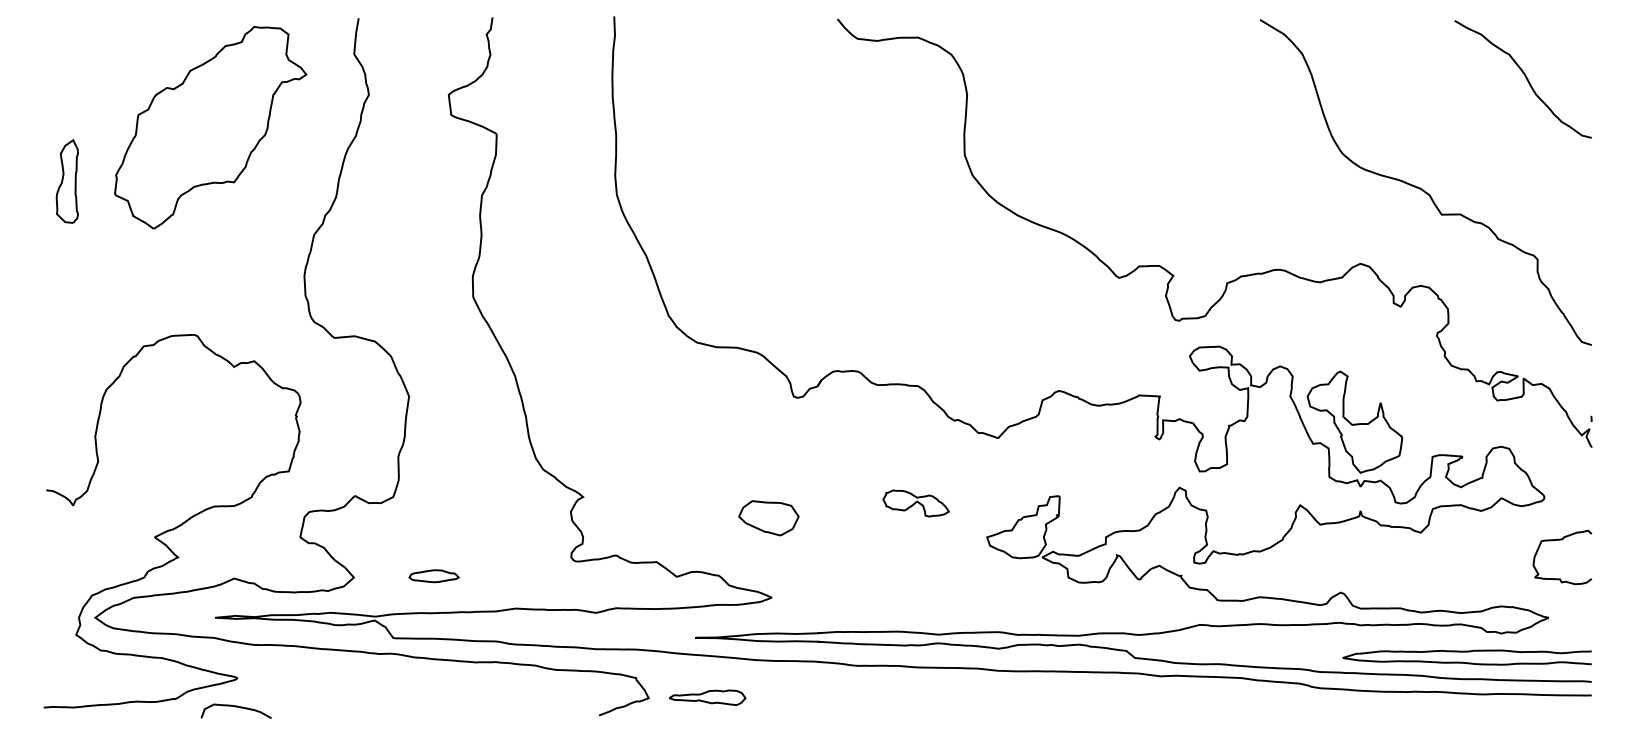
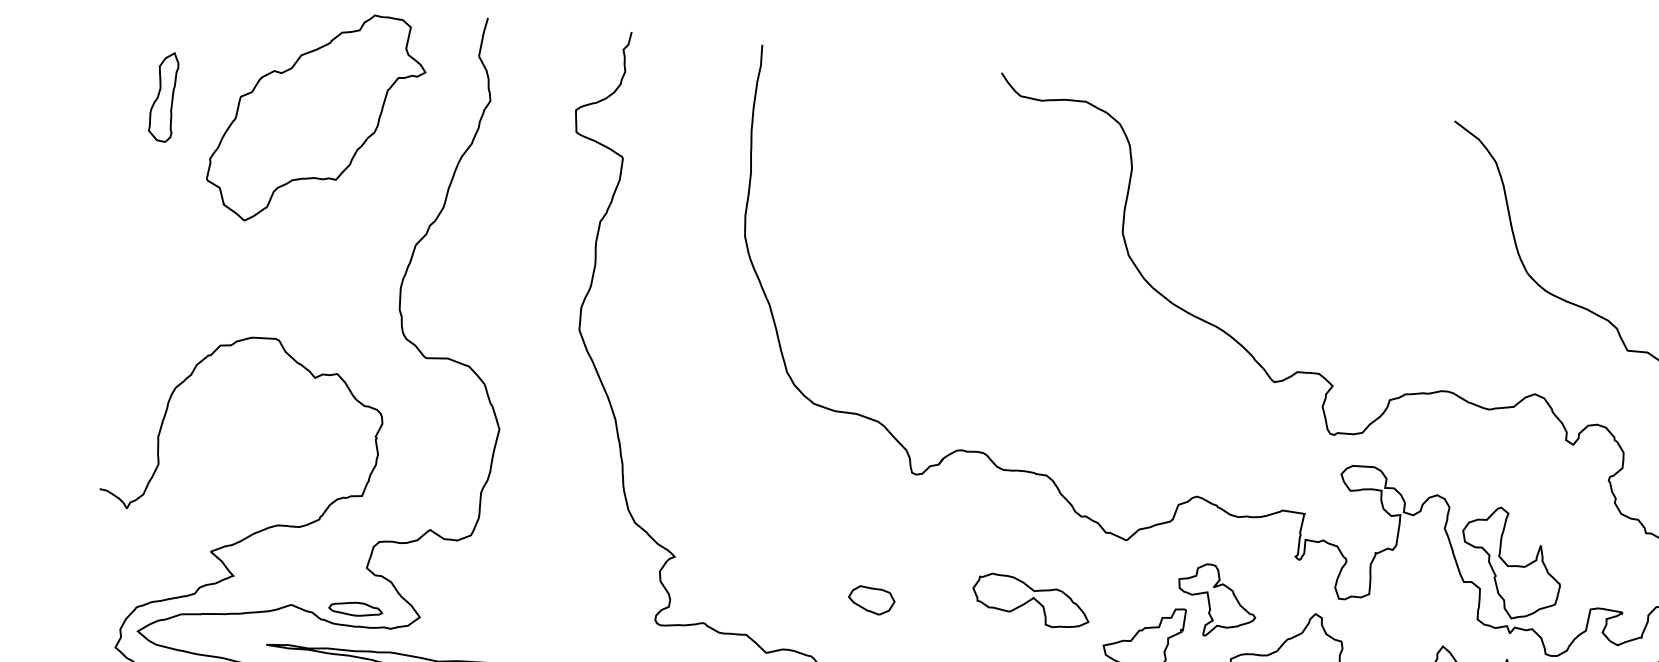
part: (66, 181) -> (162, 96), moved
part: (1087, 485) -> (1217, 601), added
part: (915, 503) -> (1030, 601), size x1.67
part: (768, 518) -> (871, 600), size x0.71
part: (433, 576) -> (355, 609), moved

